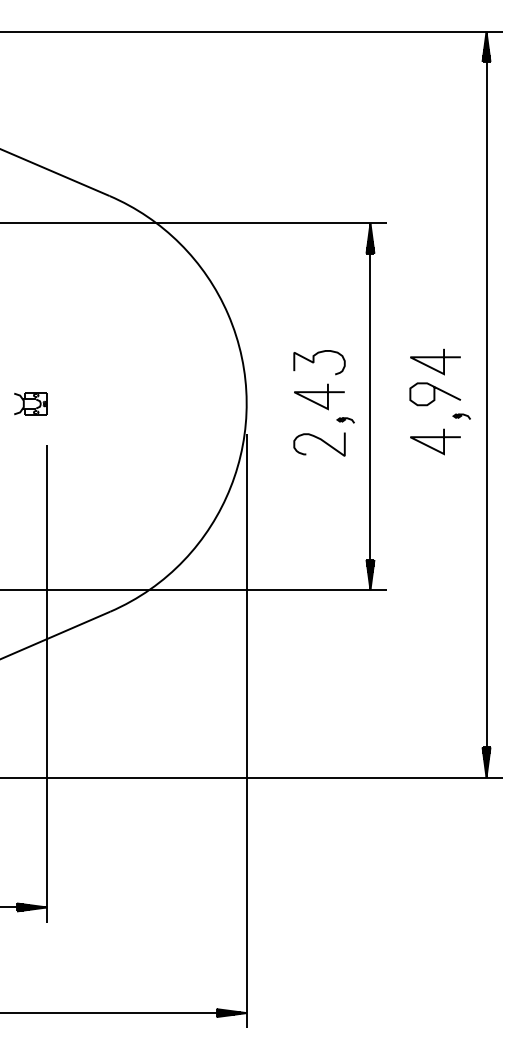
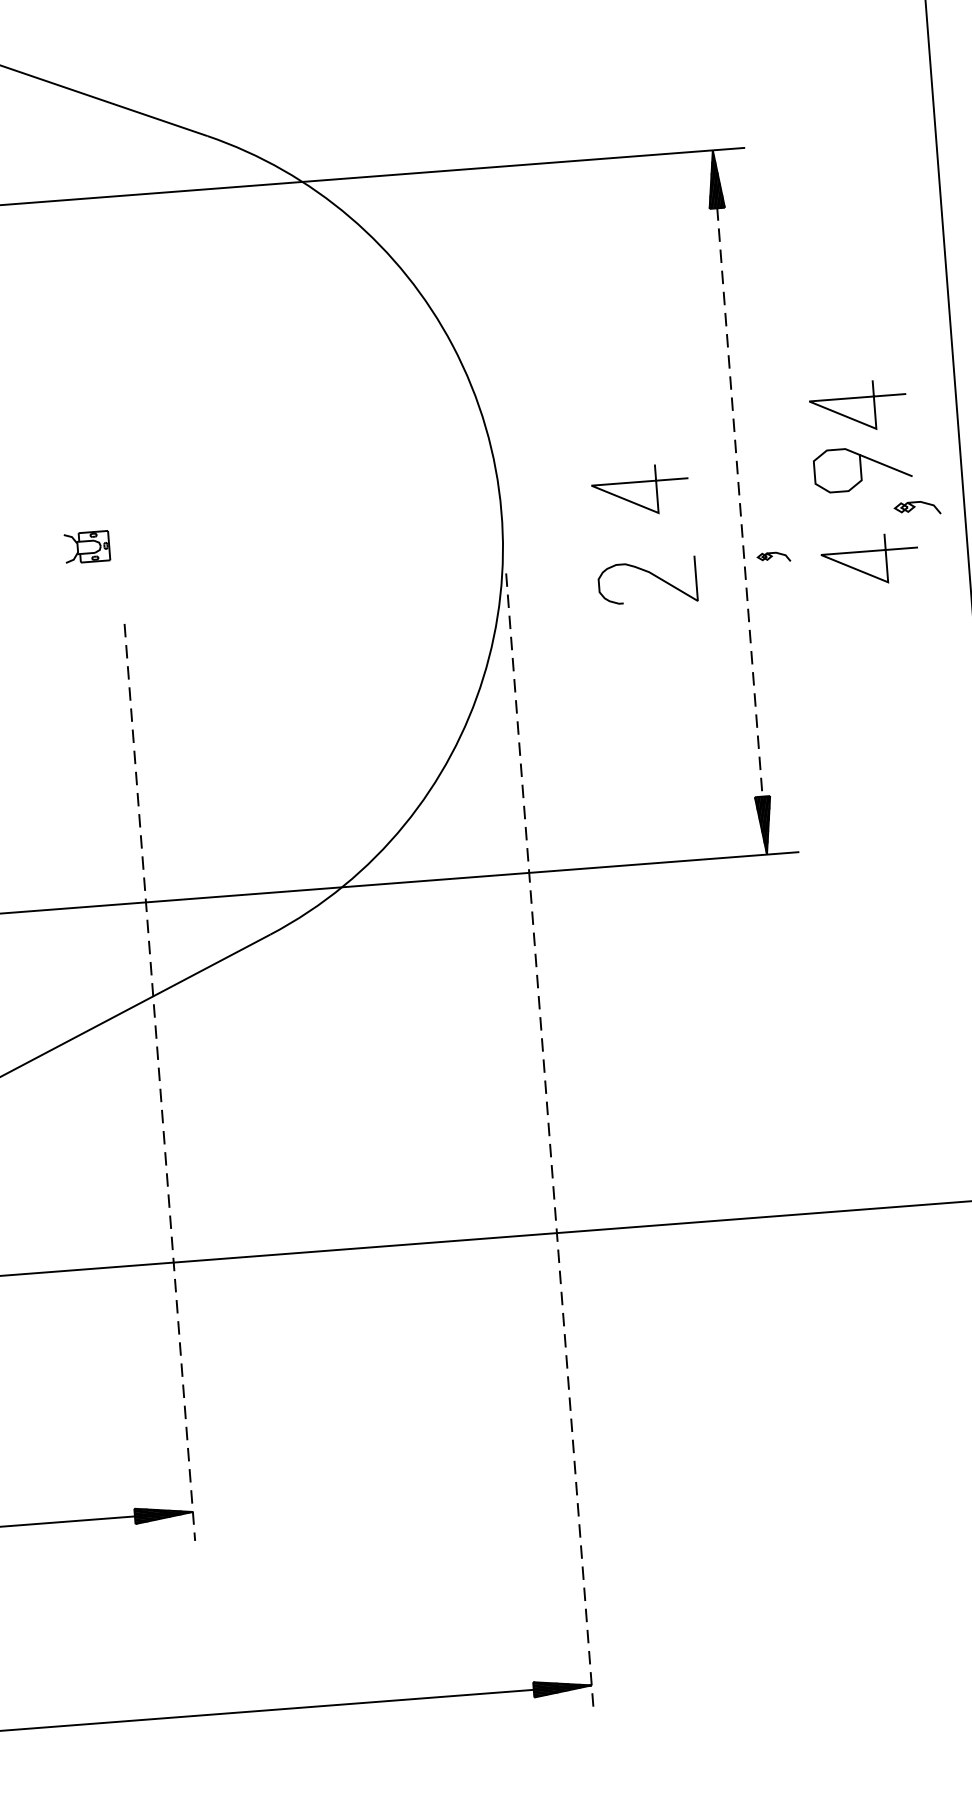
curve: (314, 362) -> (625, 425), removed
part: (30, 403) -> (86, 546), size x0.7
line: (370, 406) -> (739, 501), solid -> dashed
part: (461, 416) -> (916, 507), size x1.4
part: (345, 420) -> (773, 557), moved
line: (47, 683) -> (160, 1081), solid -> dashed
line: (246, 731) -> (549, 1144), solid -> dashed

